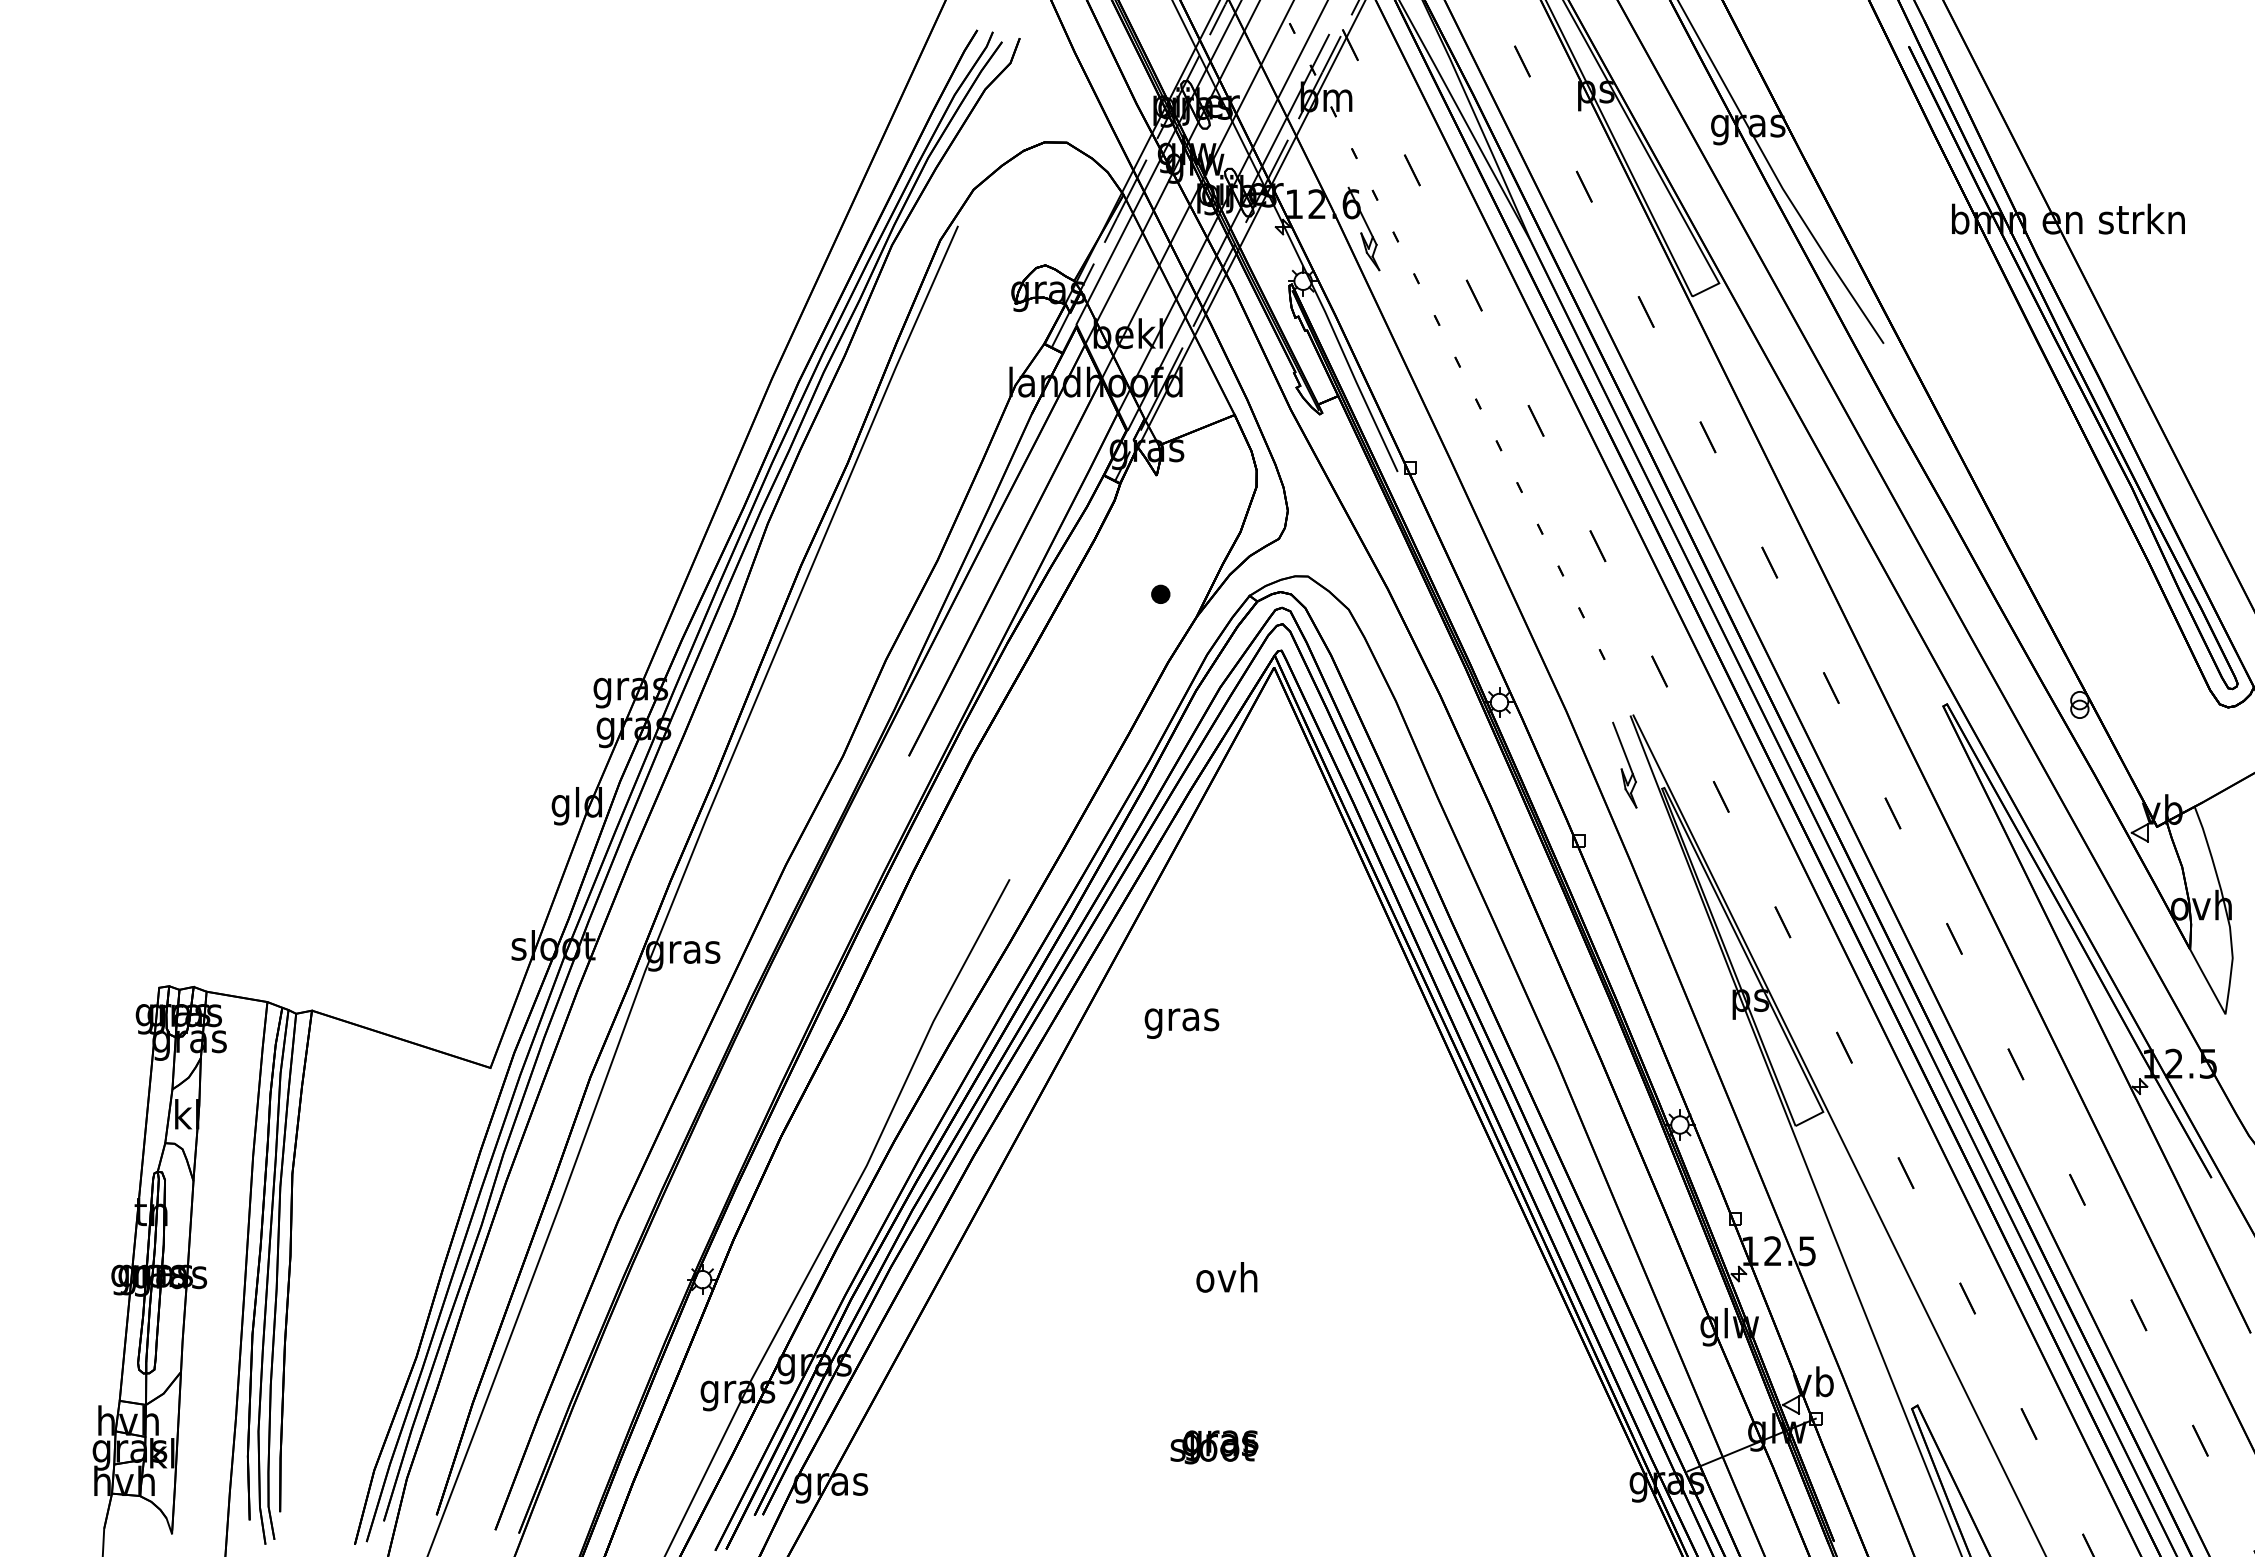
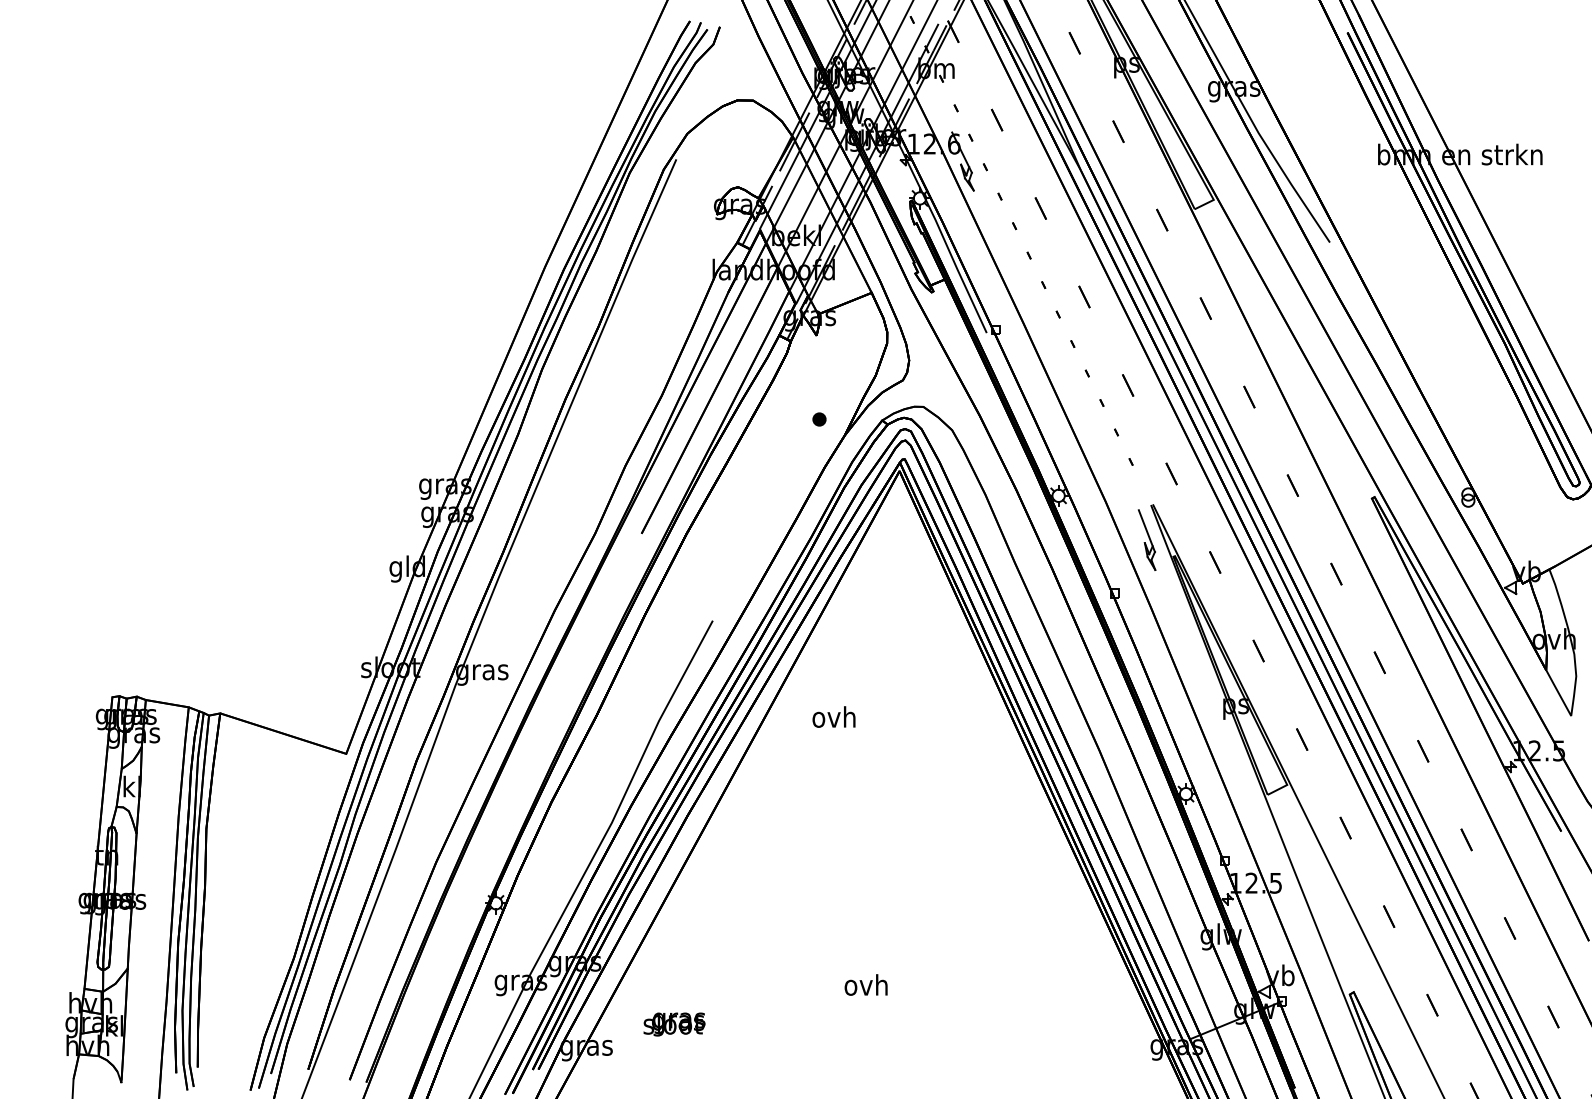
text: (1181, 1019) -> (834, 719), gras -> ovh
text: (1226, 1277) -> (865, 985), moved
text: (1214, 1447) -> (674, 1024), moved

